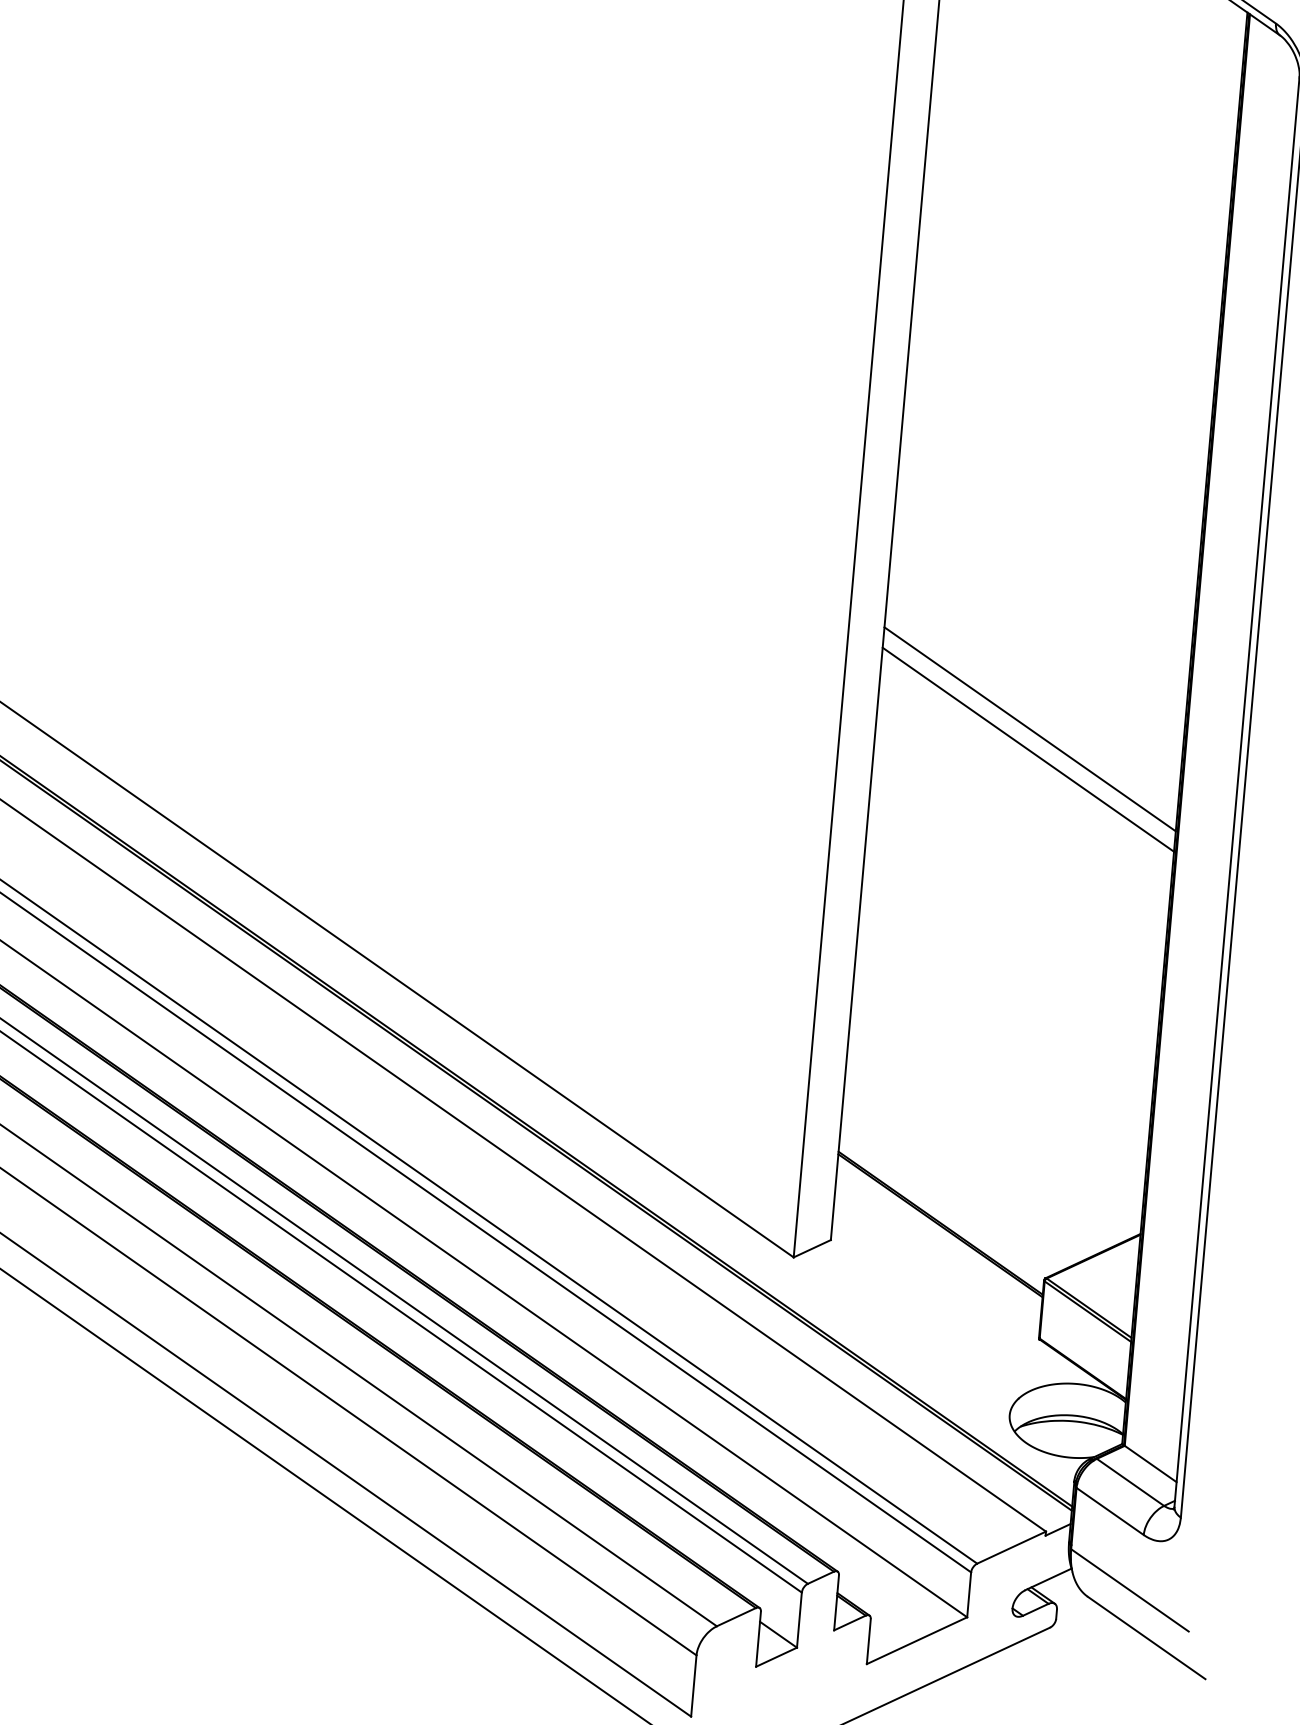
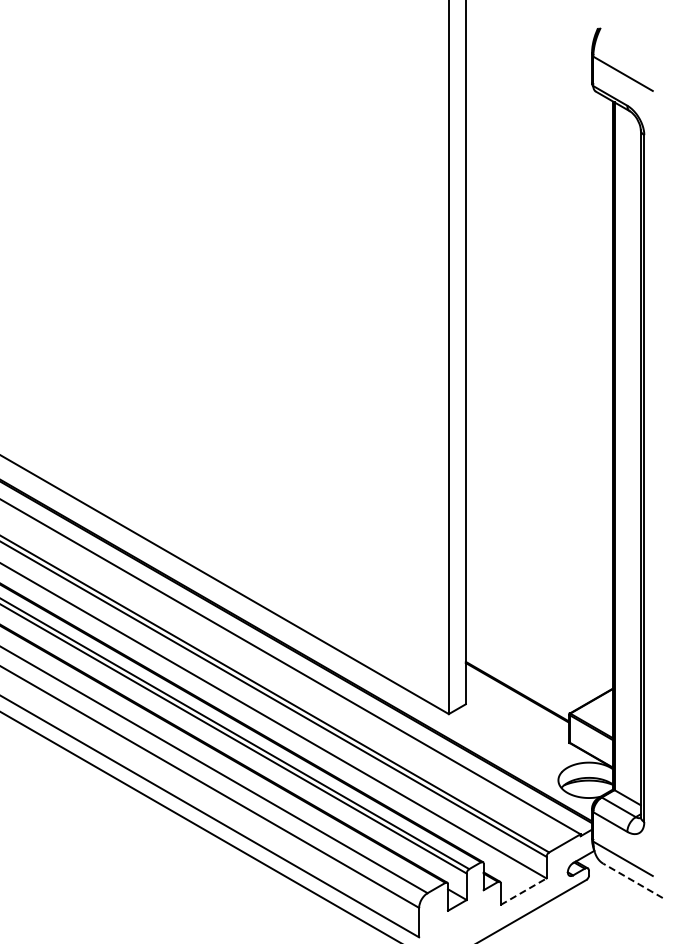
line: (1030, 729) -> (539, 452), removed
line: (1028, 748) -> (539, 461), removed
line: (1145, 1637) -> (632, 880), solid -> dashed
line: (918, 1640) -> (524, 891), solid -> dashed

